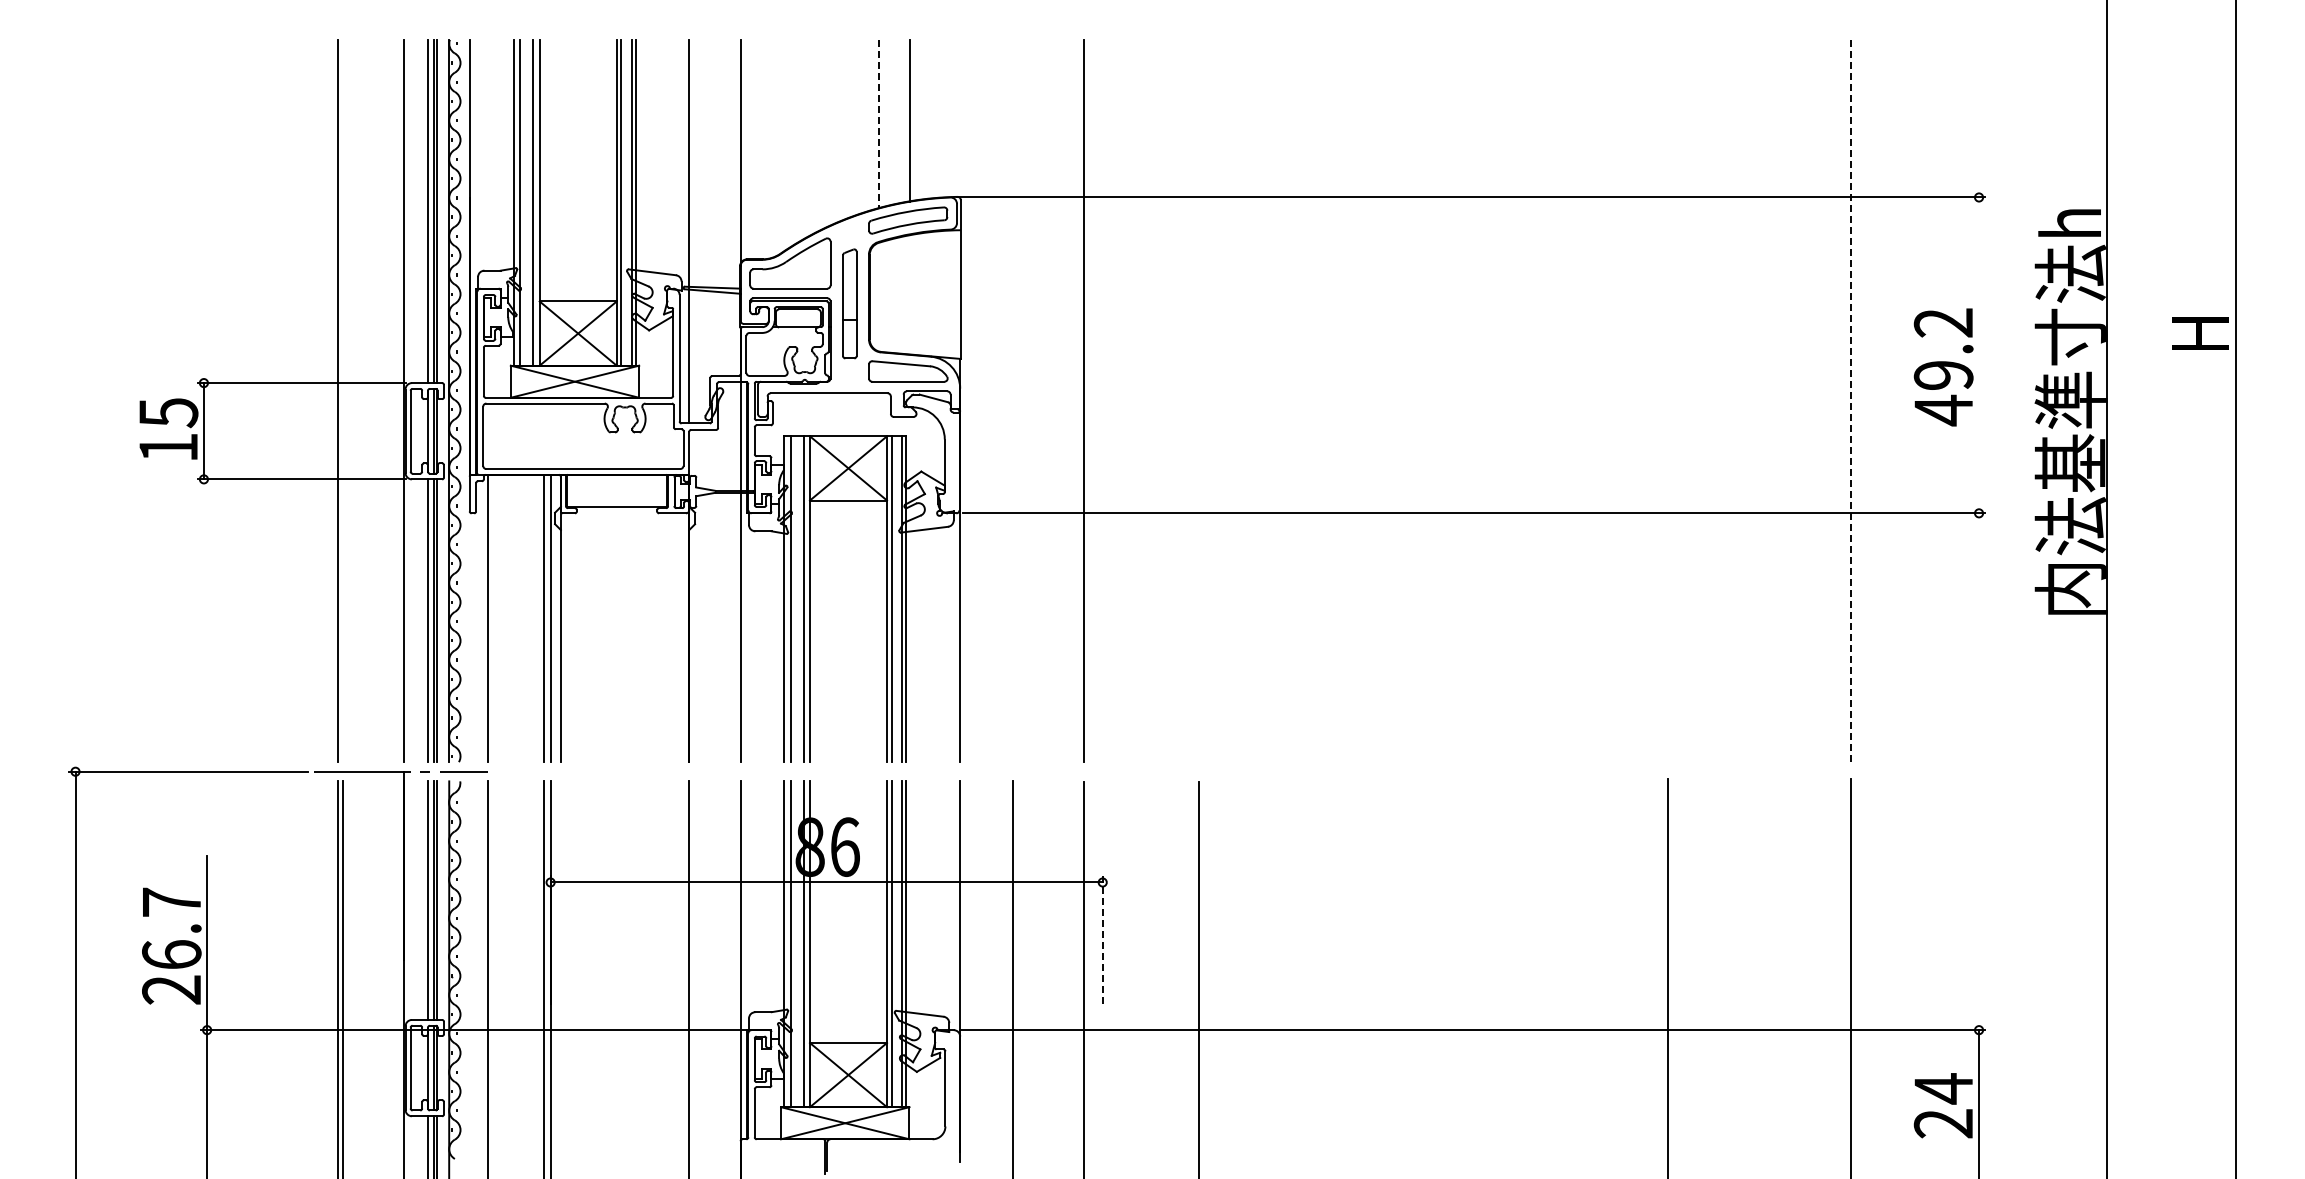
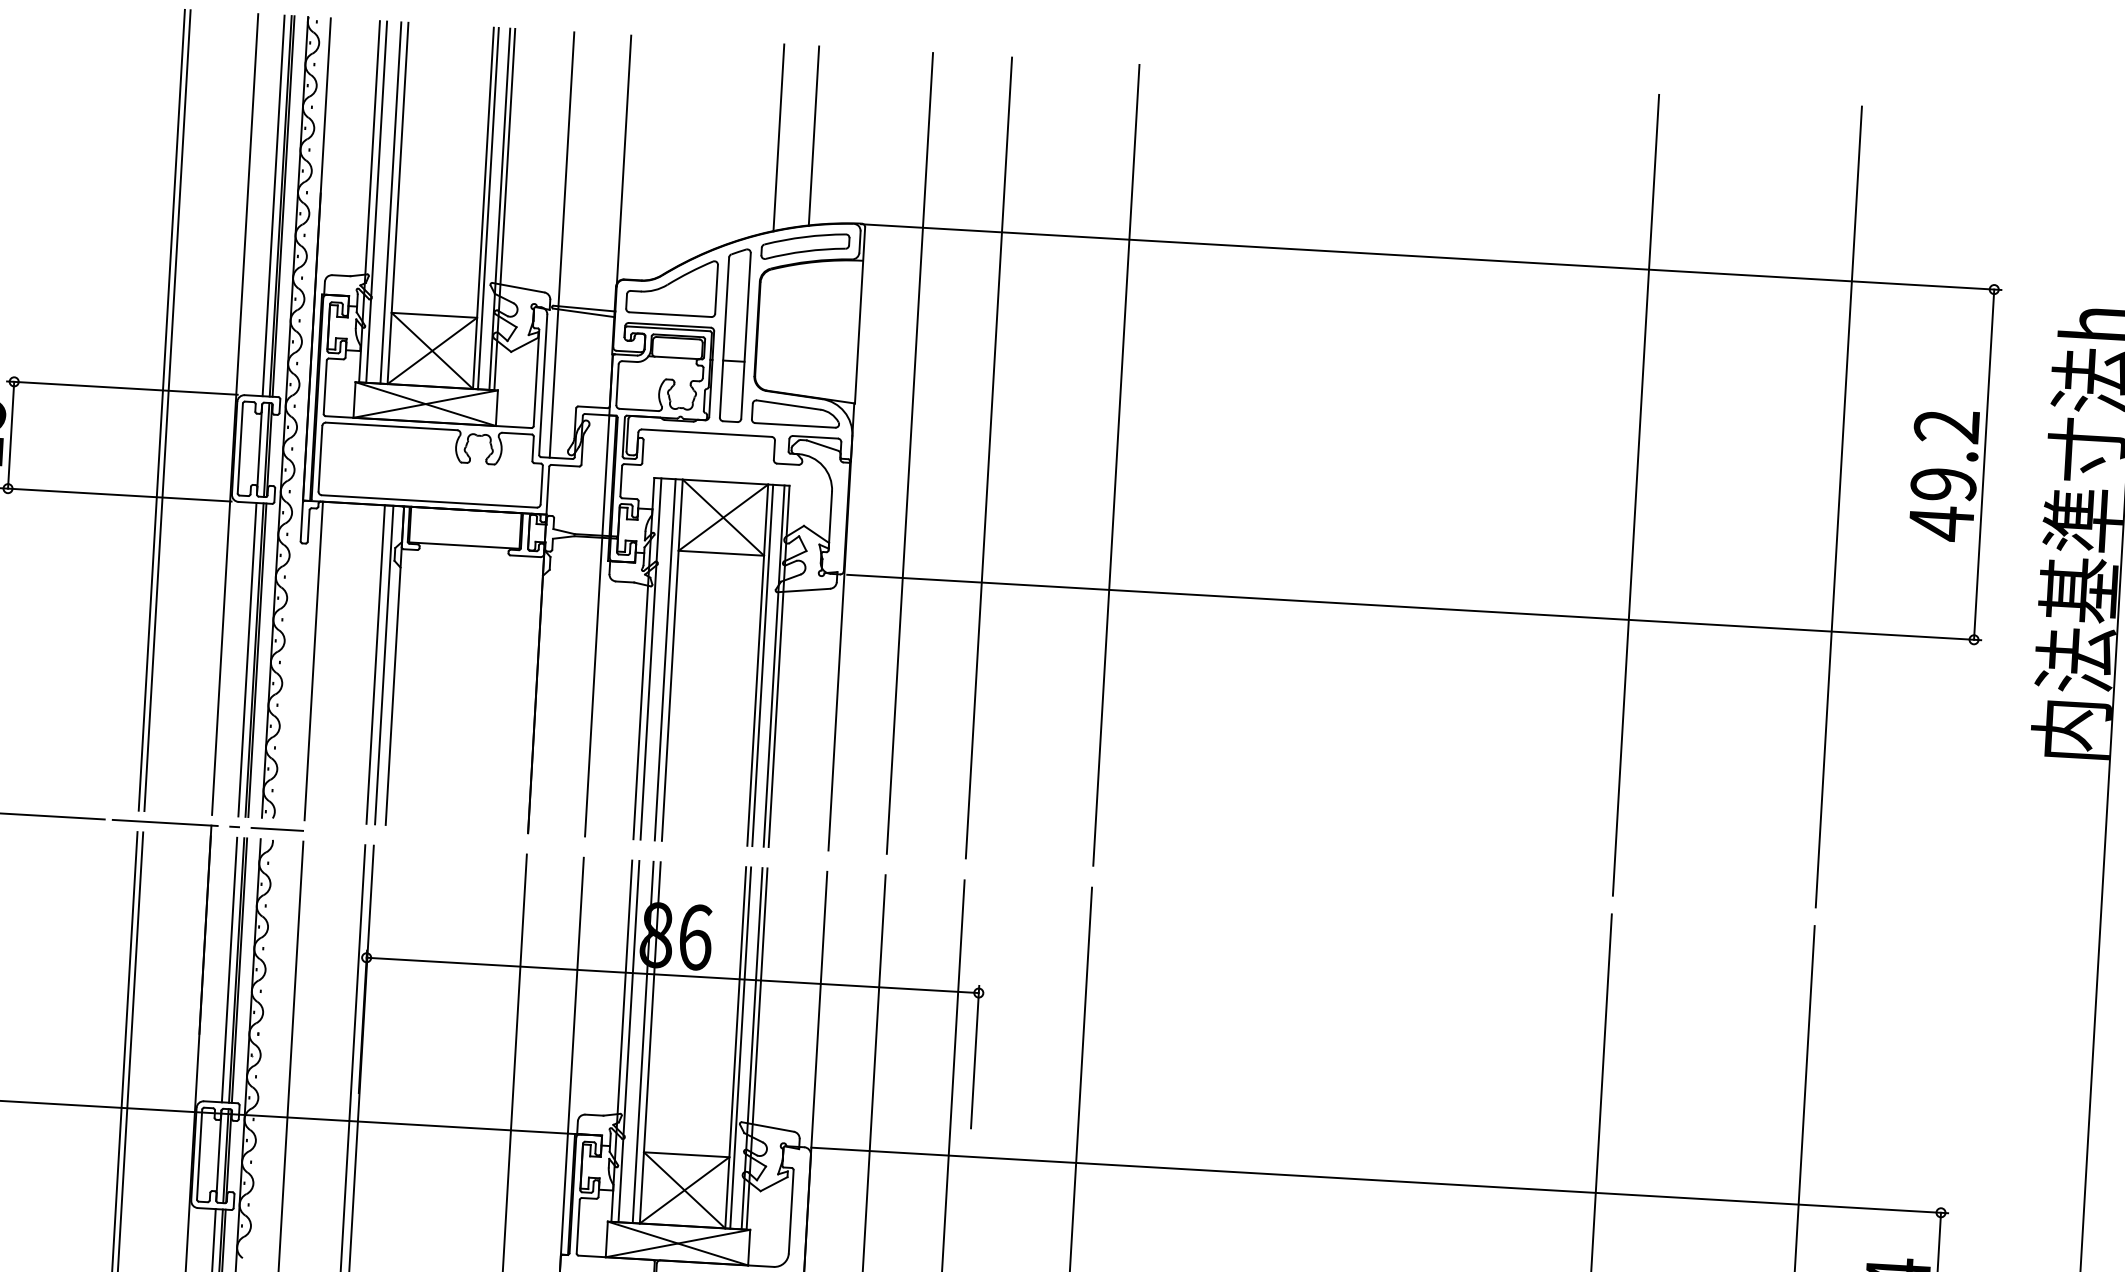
line: (878, 124) -> (778, 138), dashed -> solid
part: (849, 303) -> (735, 334), size x1.43
line: (1979, 355) -> (1984, 464), added
line: (343, 400) -> (167, 410), added
line: (1012, 400) -> (909, 452), added
line: (1199, 400) -> (1116, 464), added
line: (1667, 400) -> (1635, 494), added
line: (1850, 401) -> (1838, 507), dashed -> solid
line: (1102, 939) -> (974, 1056), dashed -> solid

